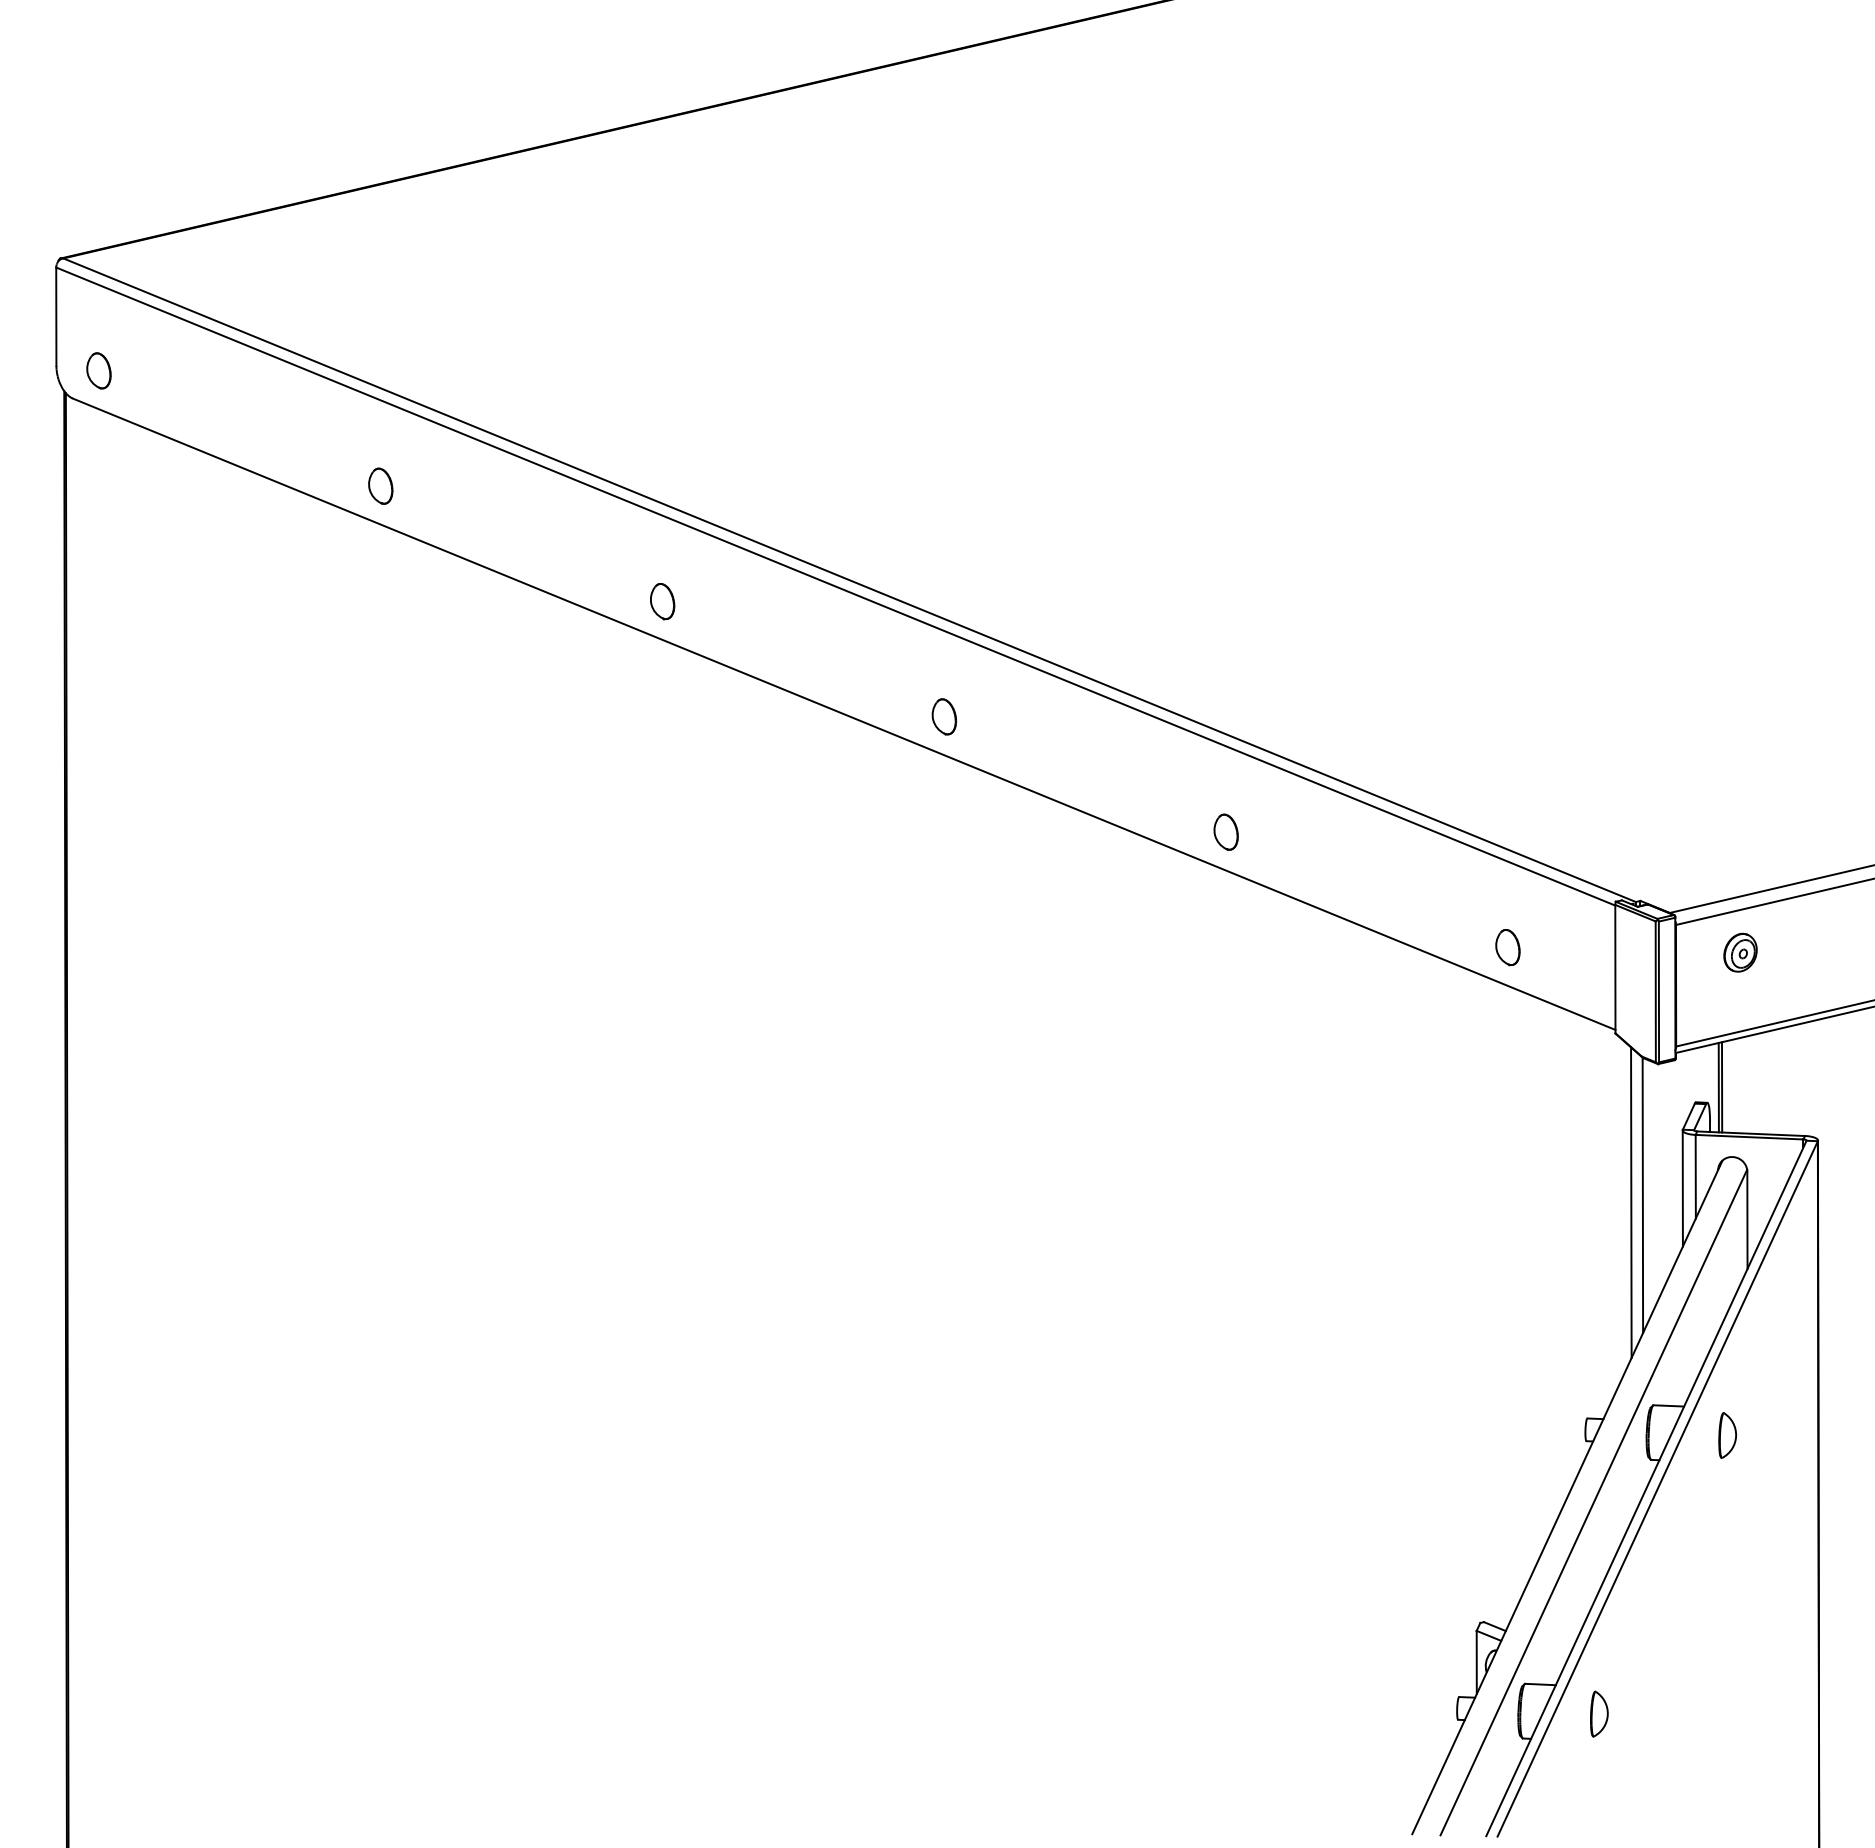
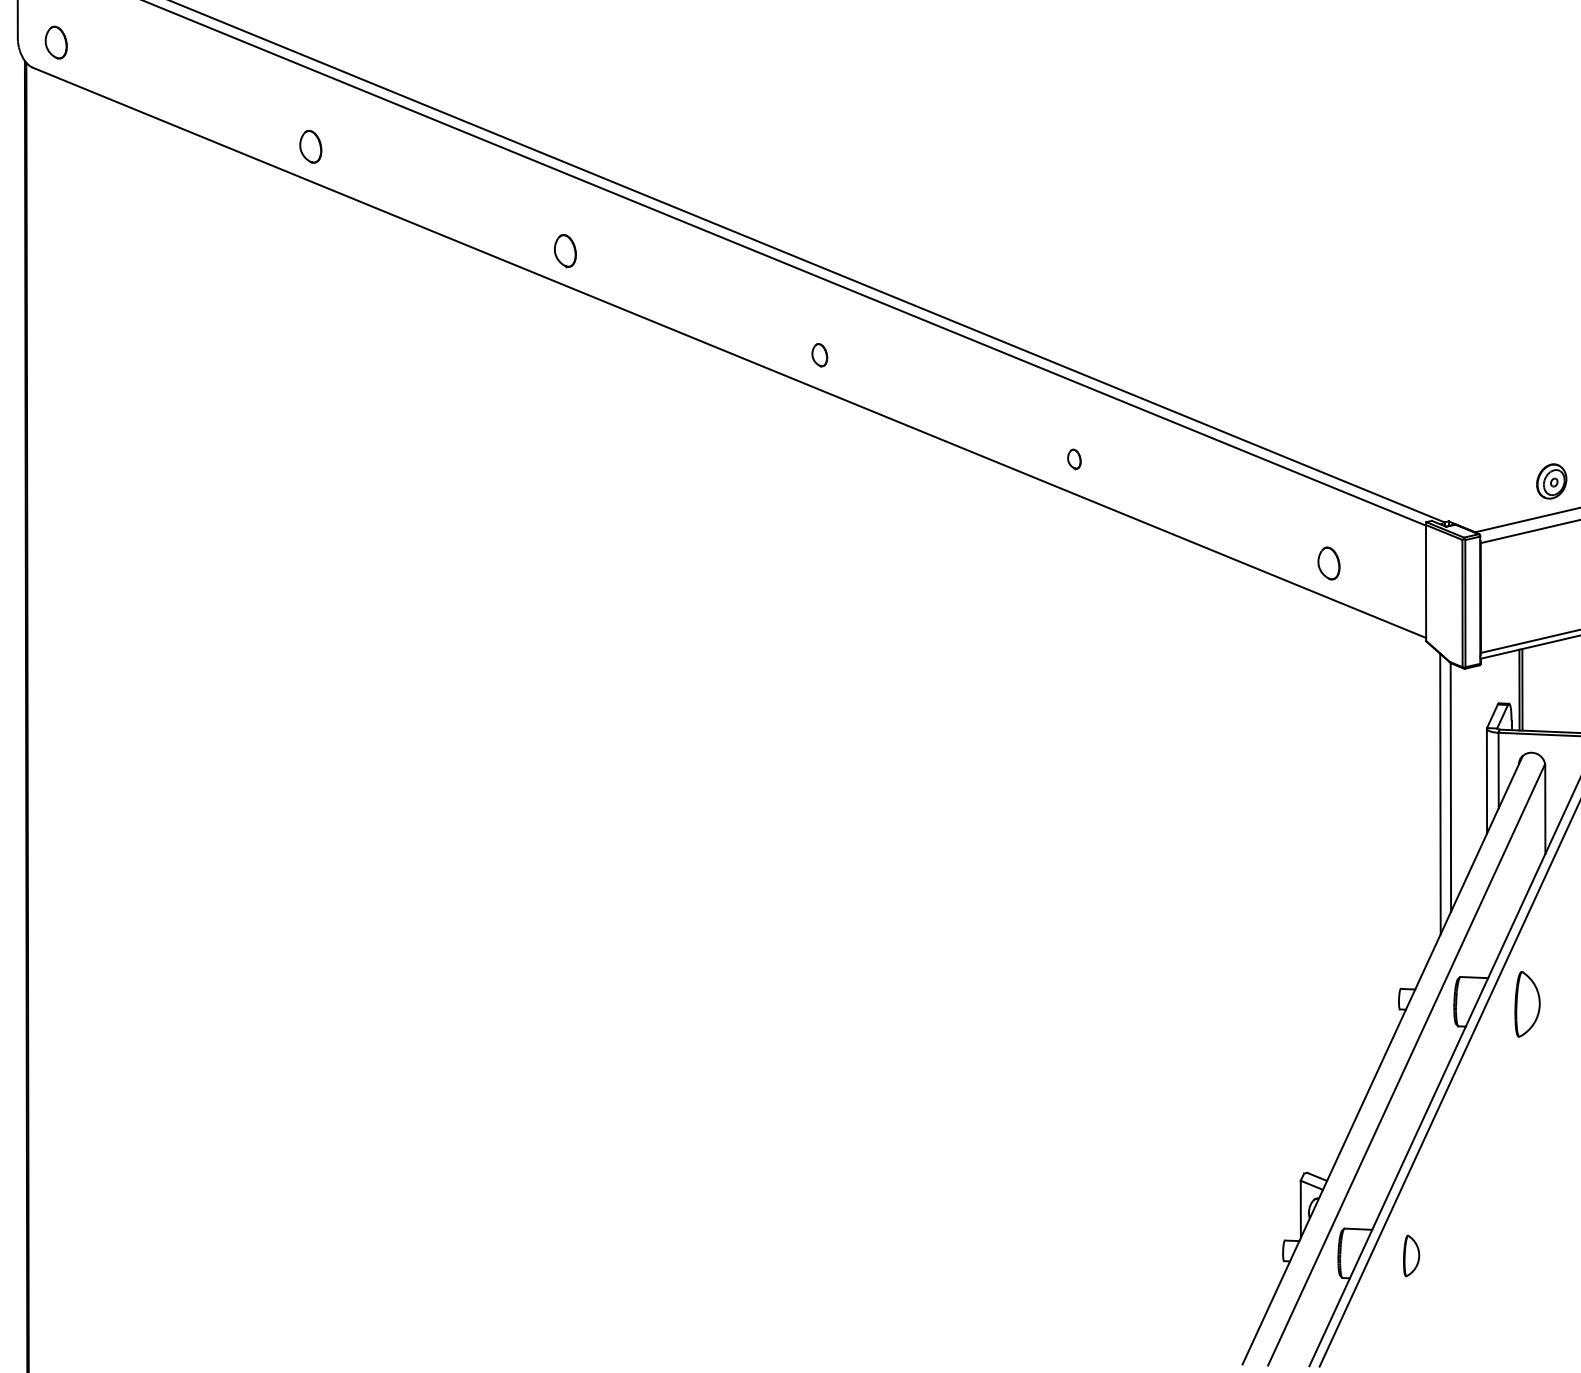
part: (943, 716) -> (819, 354), size x0.7
part: (1225, 831) -> (1073, 458), size x0.6
part: (1740, 952) -> (1551, 481), moved
part: (1727, 1435) -> (1527, 1004), size x1.6

